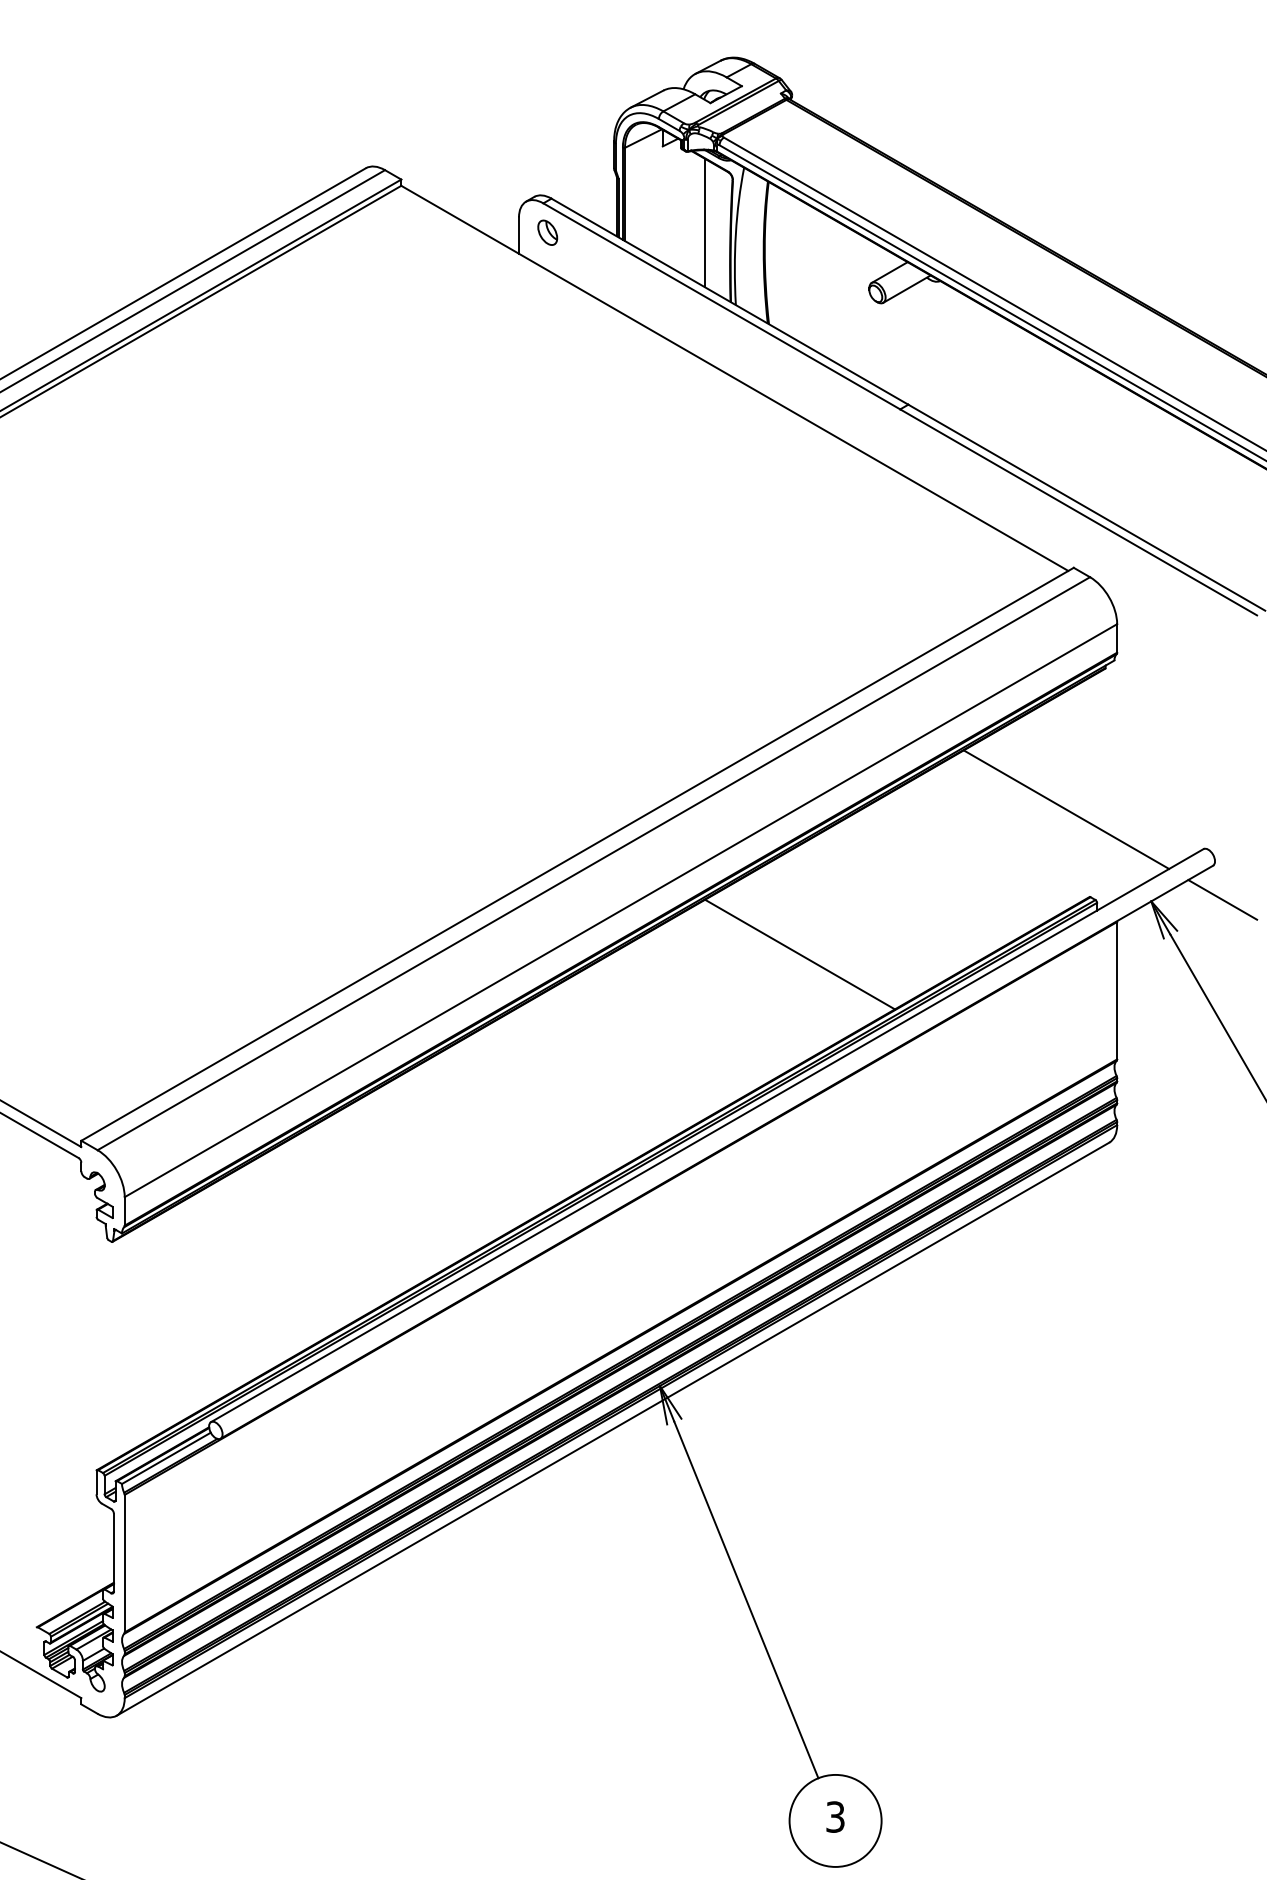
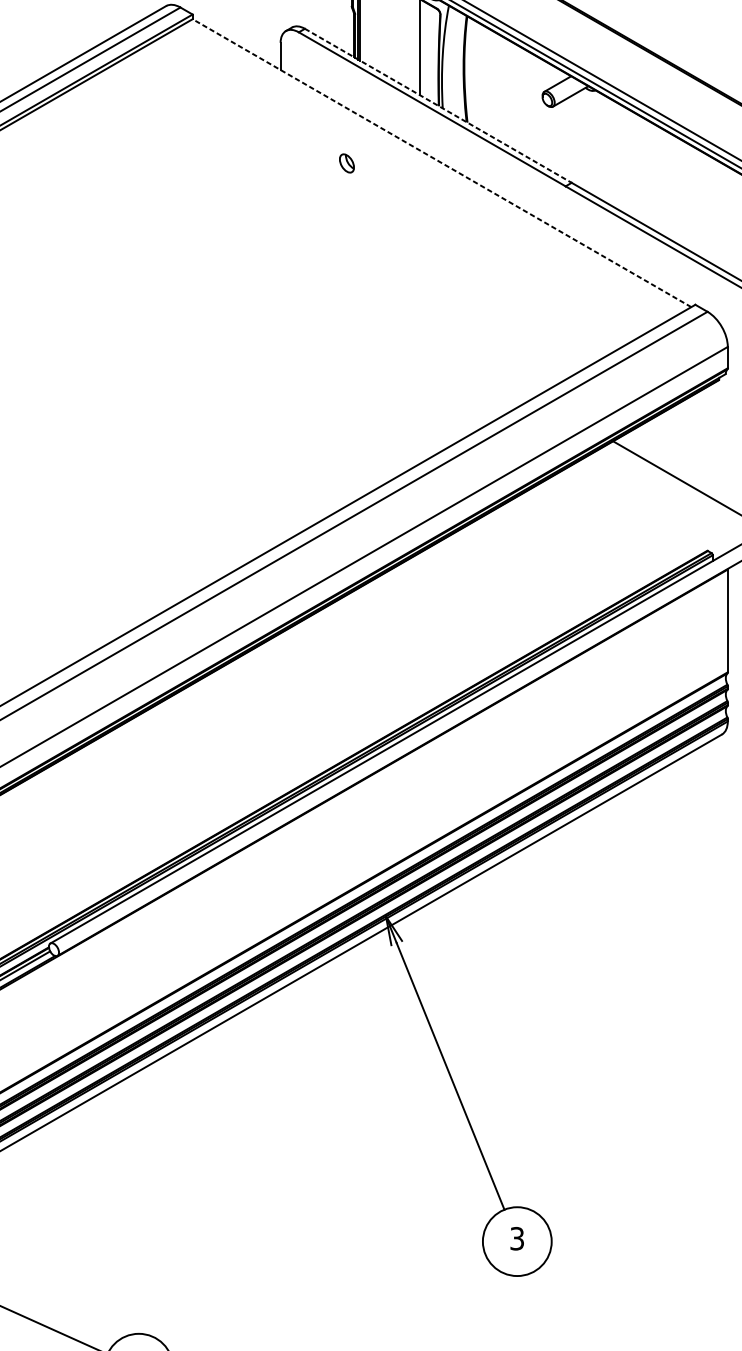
part: (547, 232) -> (346, 163), moved
line: (730, 301) -> (438, 105), solid -> dashed
line: (734, 378) -> (441, 163), solid -> dashed
line: (799, 954) -> (490, 593), removed

